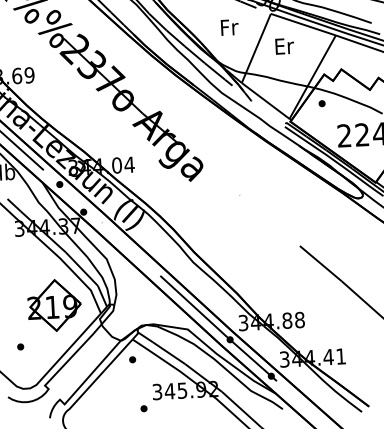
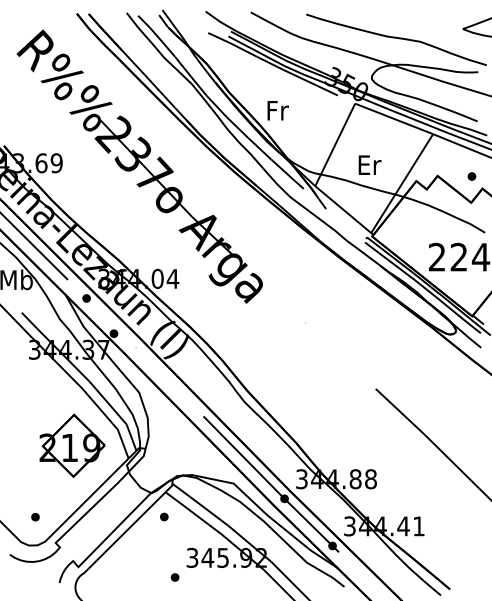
text: (229, 27) -> (277, 110), moved
text: (284, 45) -> (369, 164), moved
part: (321, 103) -> (471, 176), moved
part: (20, 347) -> (35, 517), moved

